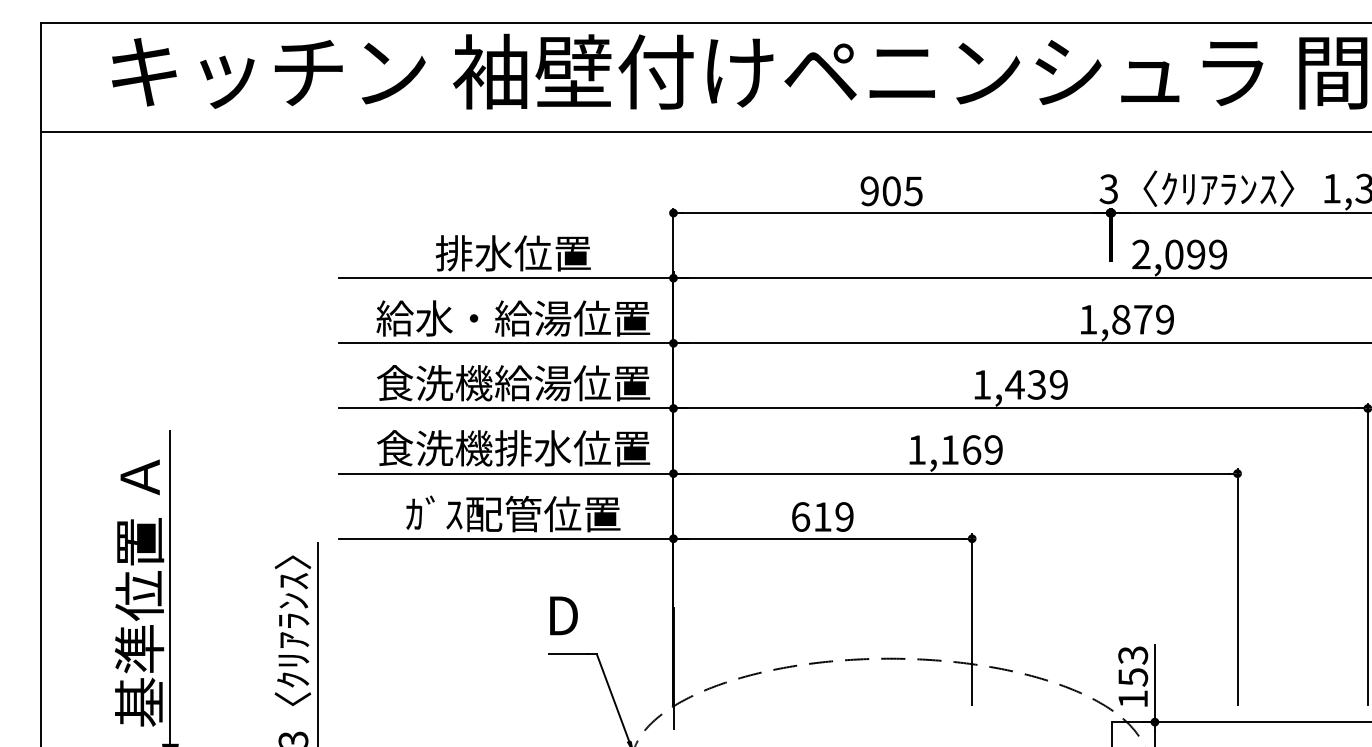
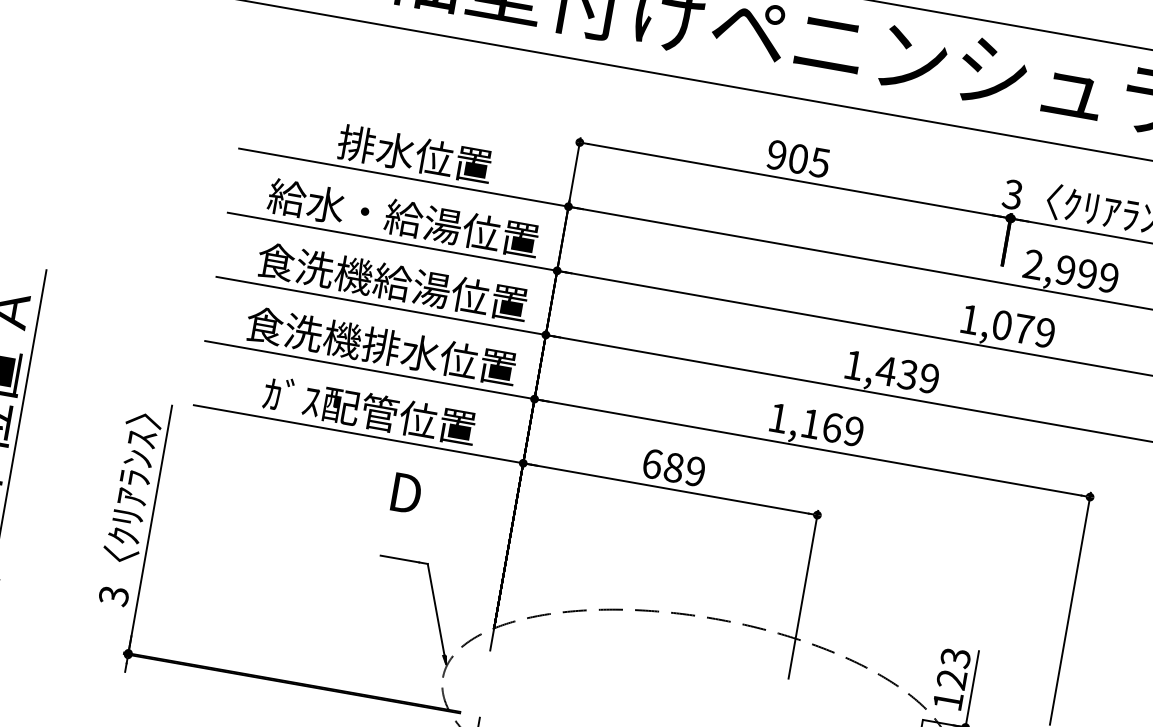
text: (1174, 254) -> (1066, 270), 2,099 -> 2,999
text: (1121, 319) -> (1002, 325), 1,879 -> 1,079
text: (822, 516) -> (673, 467), 619 -> 689
text: (563, 615) -> (406, 493), moved
text: (1133, 677) -> (952, 679), 153 -> 123

